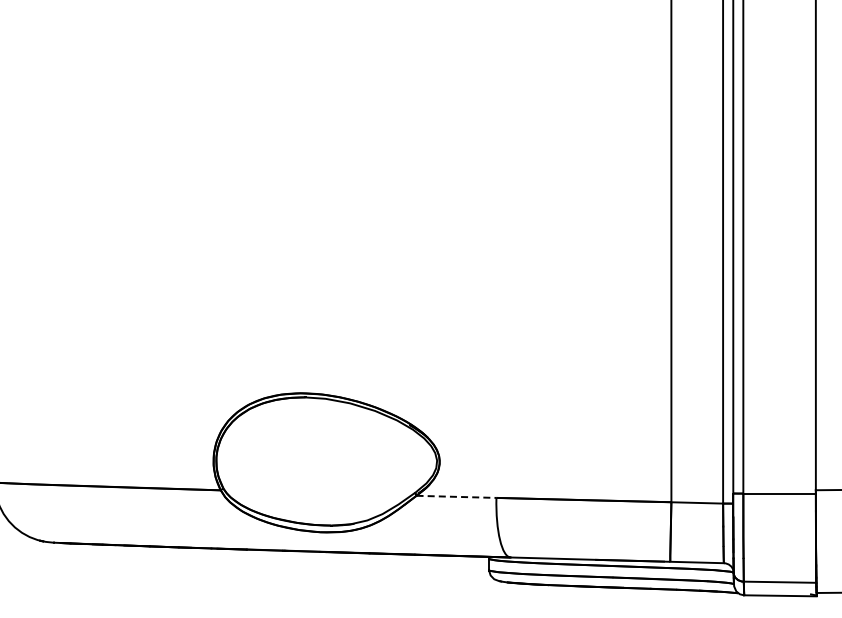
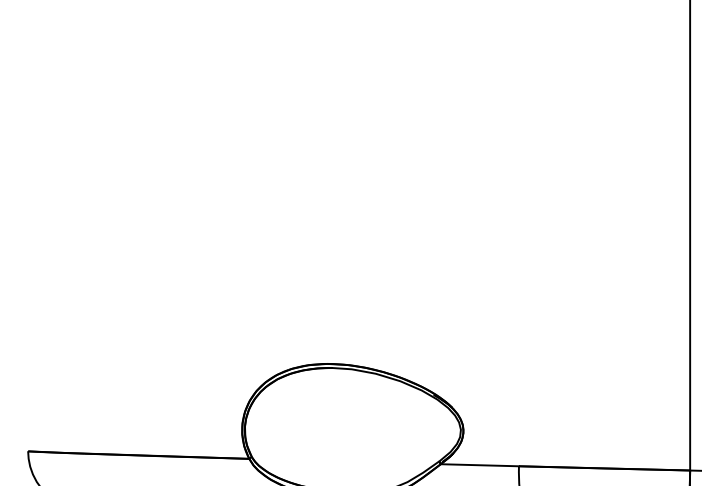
line: (456, 496) -> (479, 464), dashed -> solid

